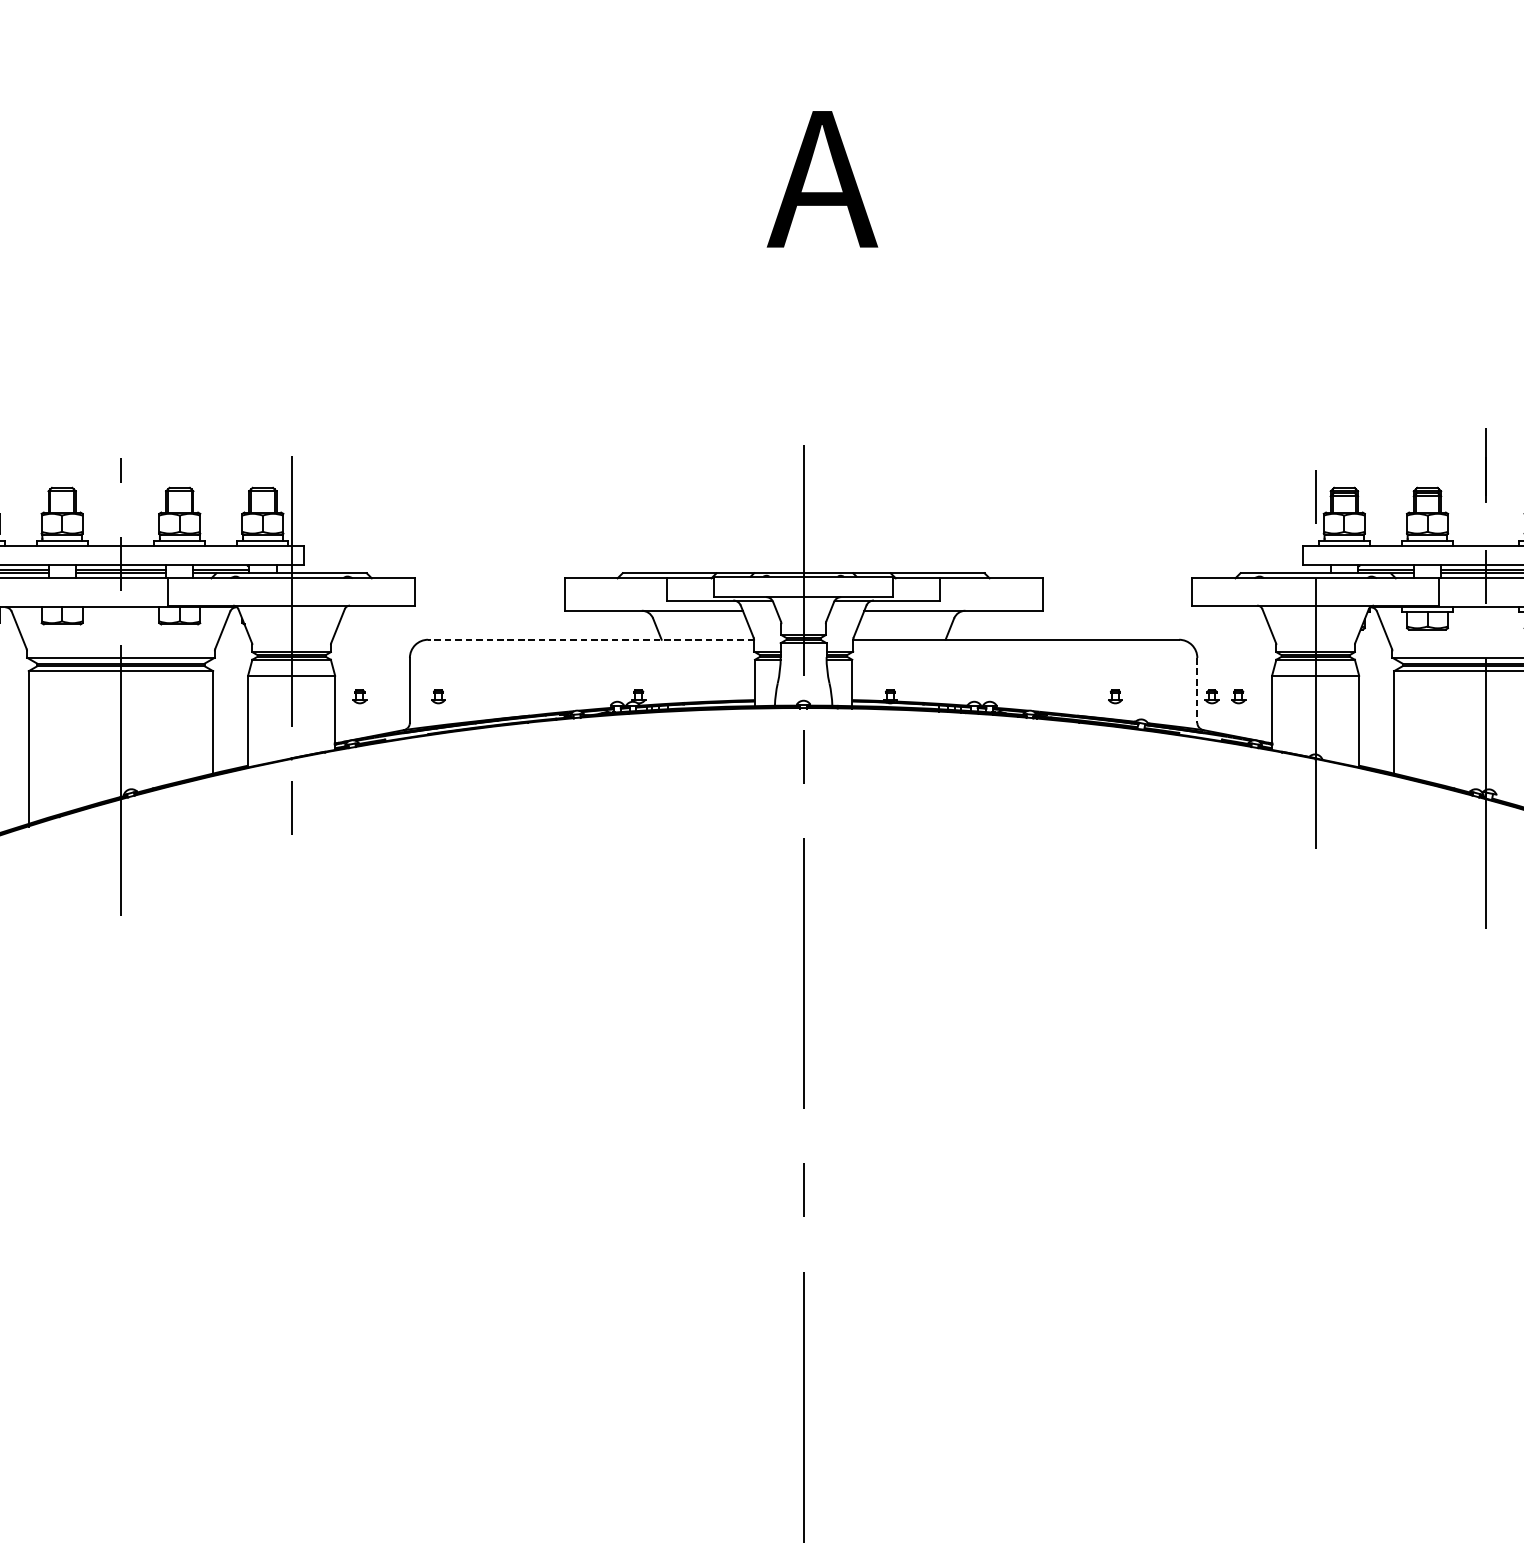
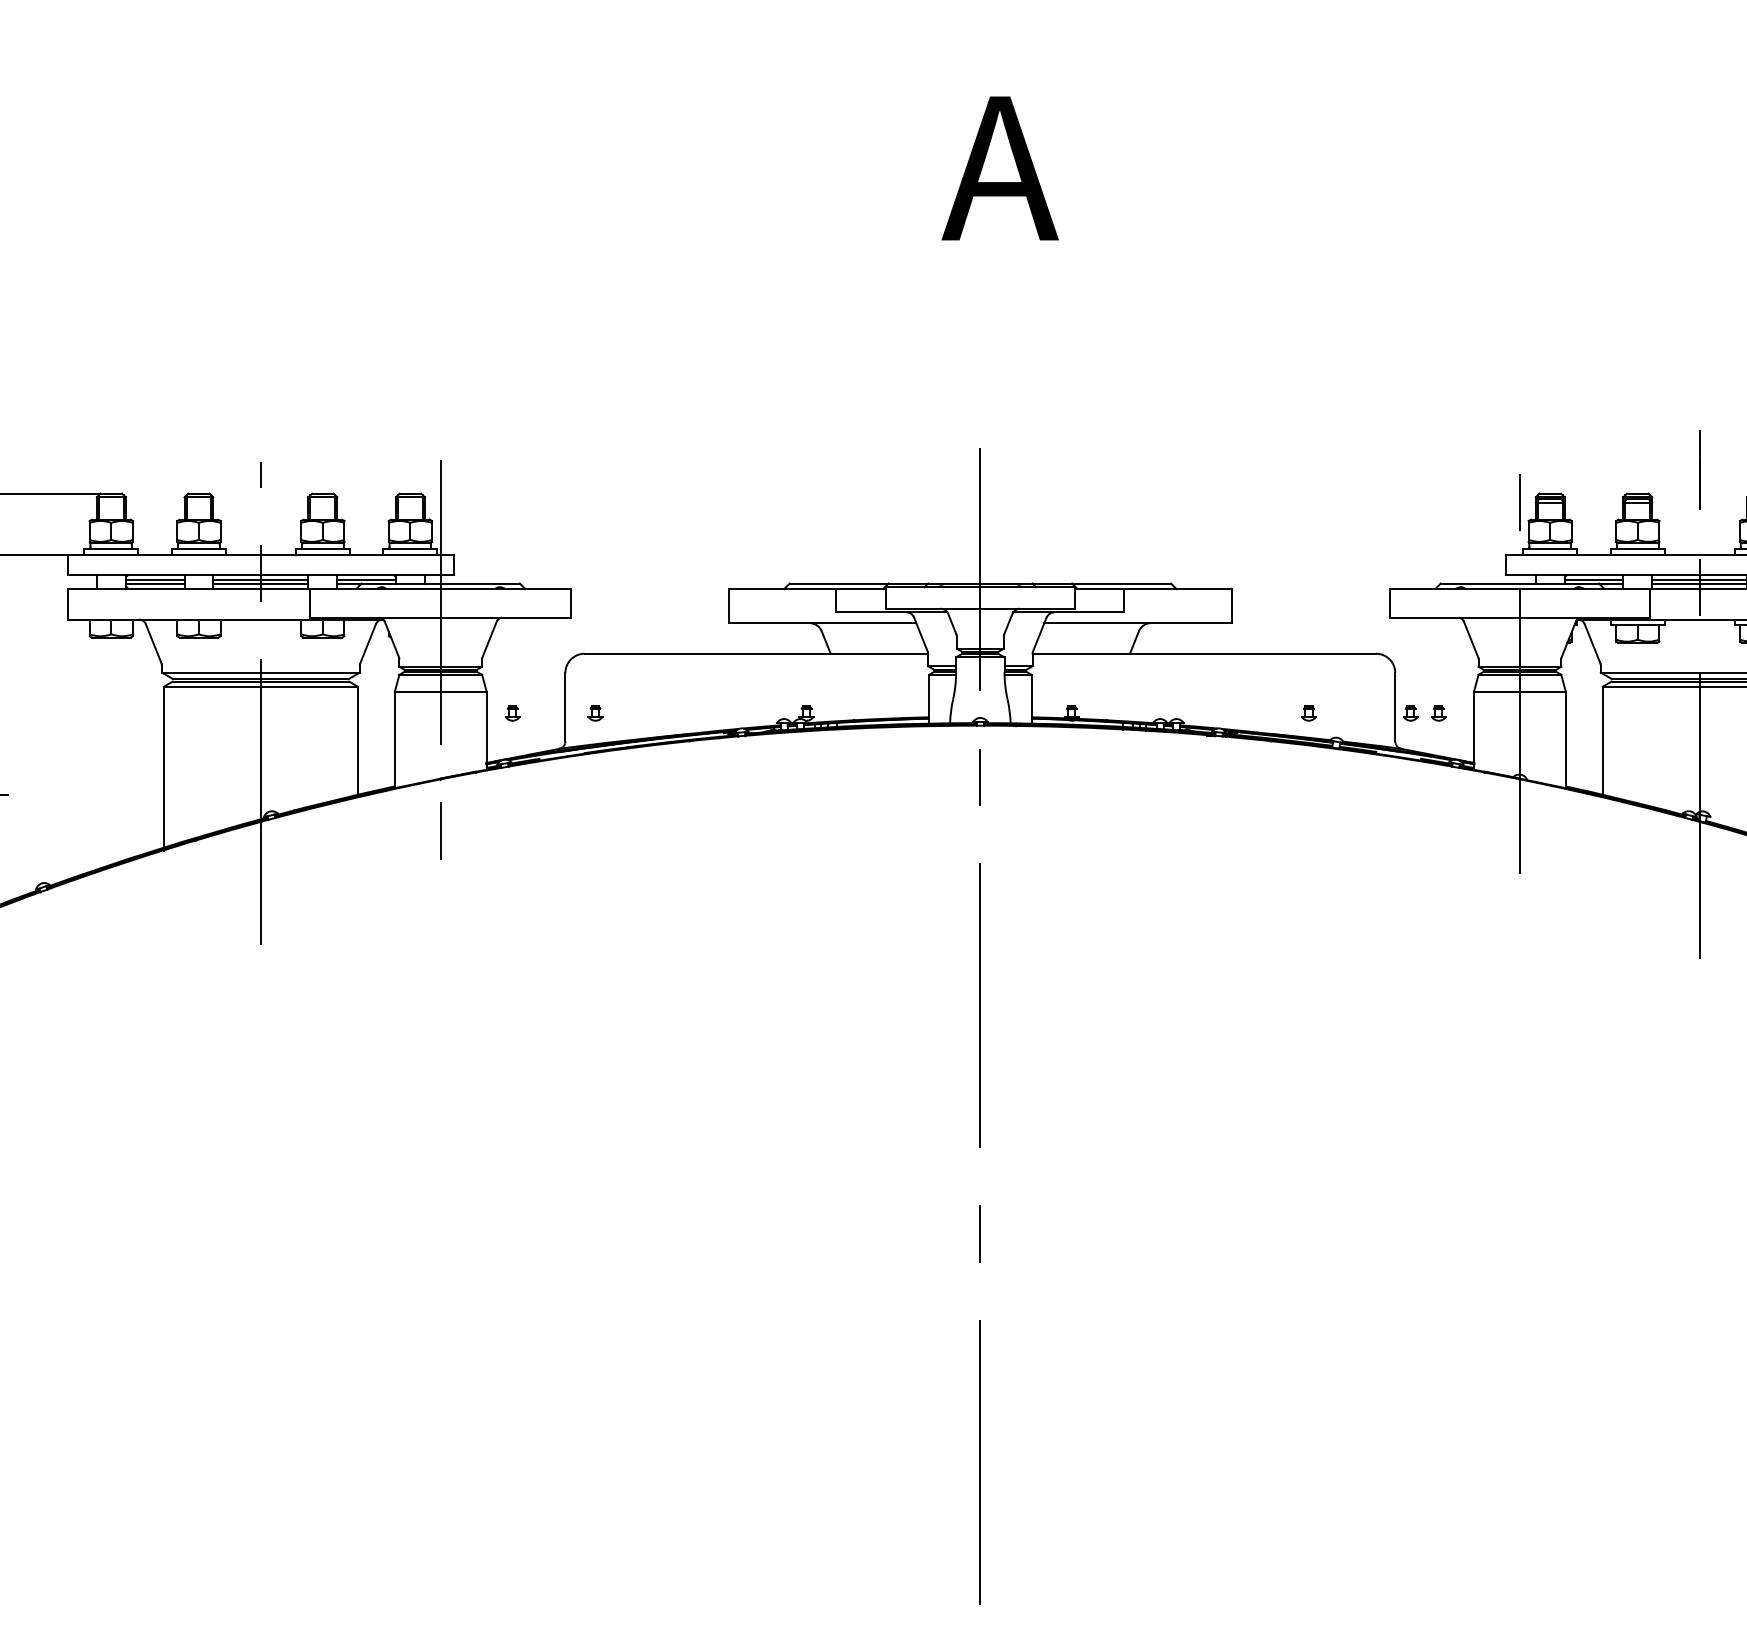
line: (591, 639) -> (756, 653), dashed -> solid
line: (1197, 690) -> (1395, 707), dashed -> solid

